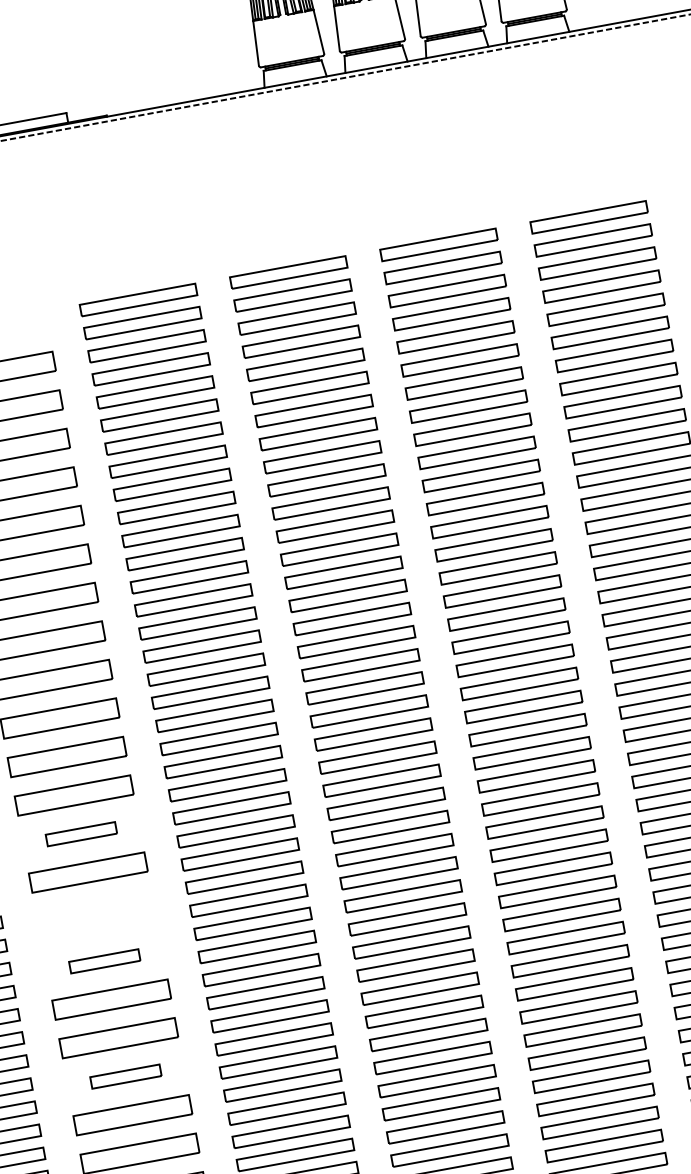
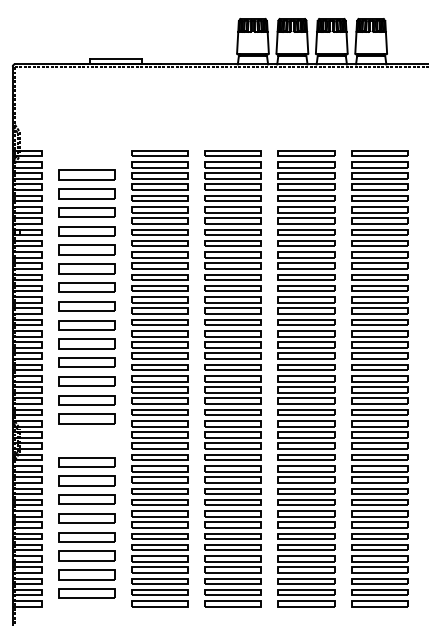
part: (80, 834) -> (86, 400), size x1.67
part: (103, 961) -> (86, 462), size x1.67
part: (125, 1076) -> (86, 518), size x1.67

